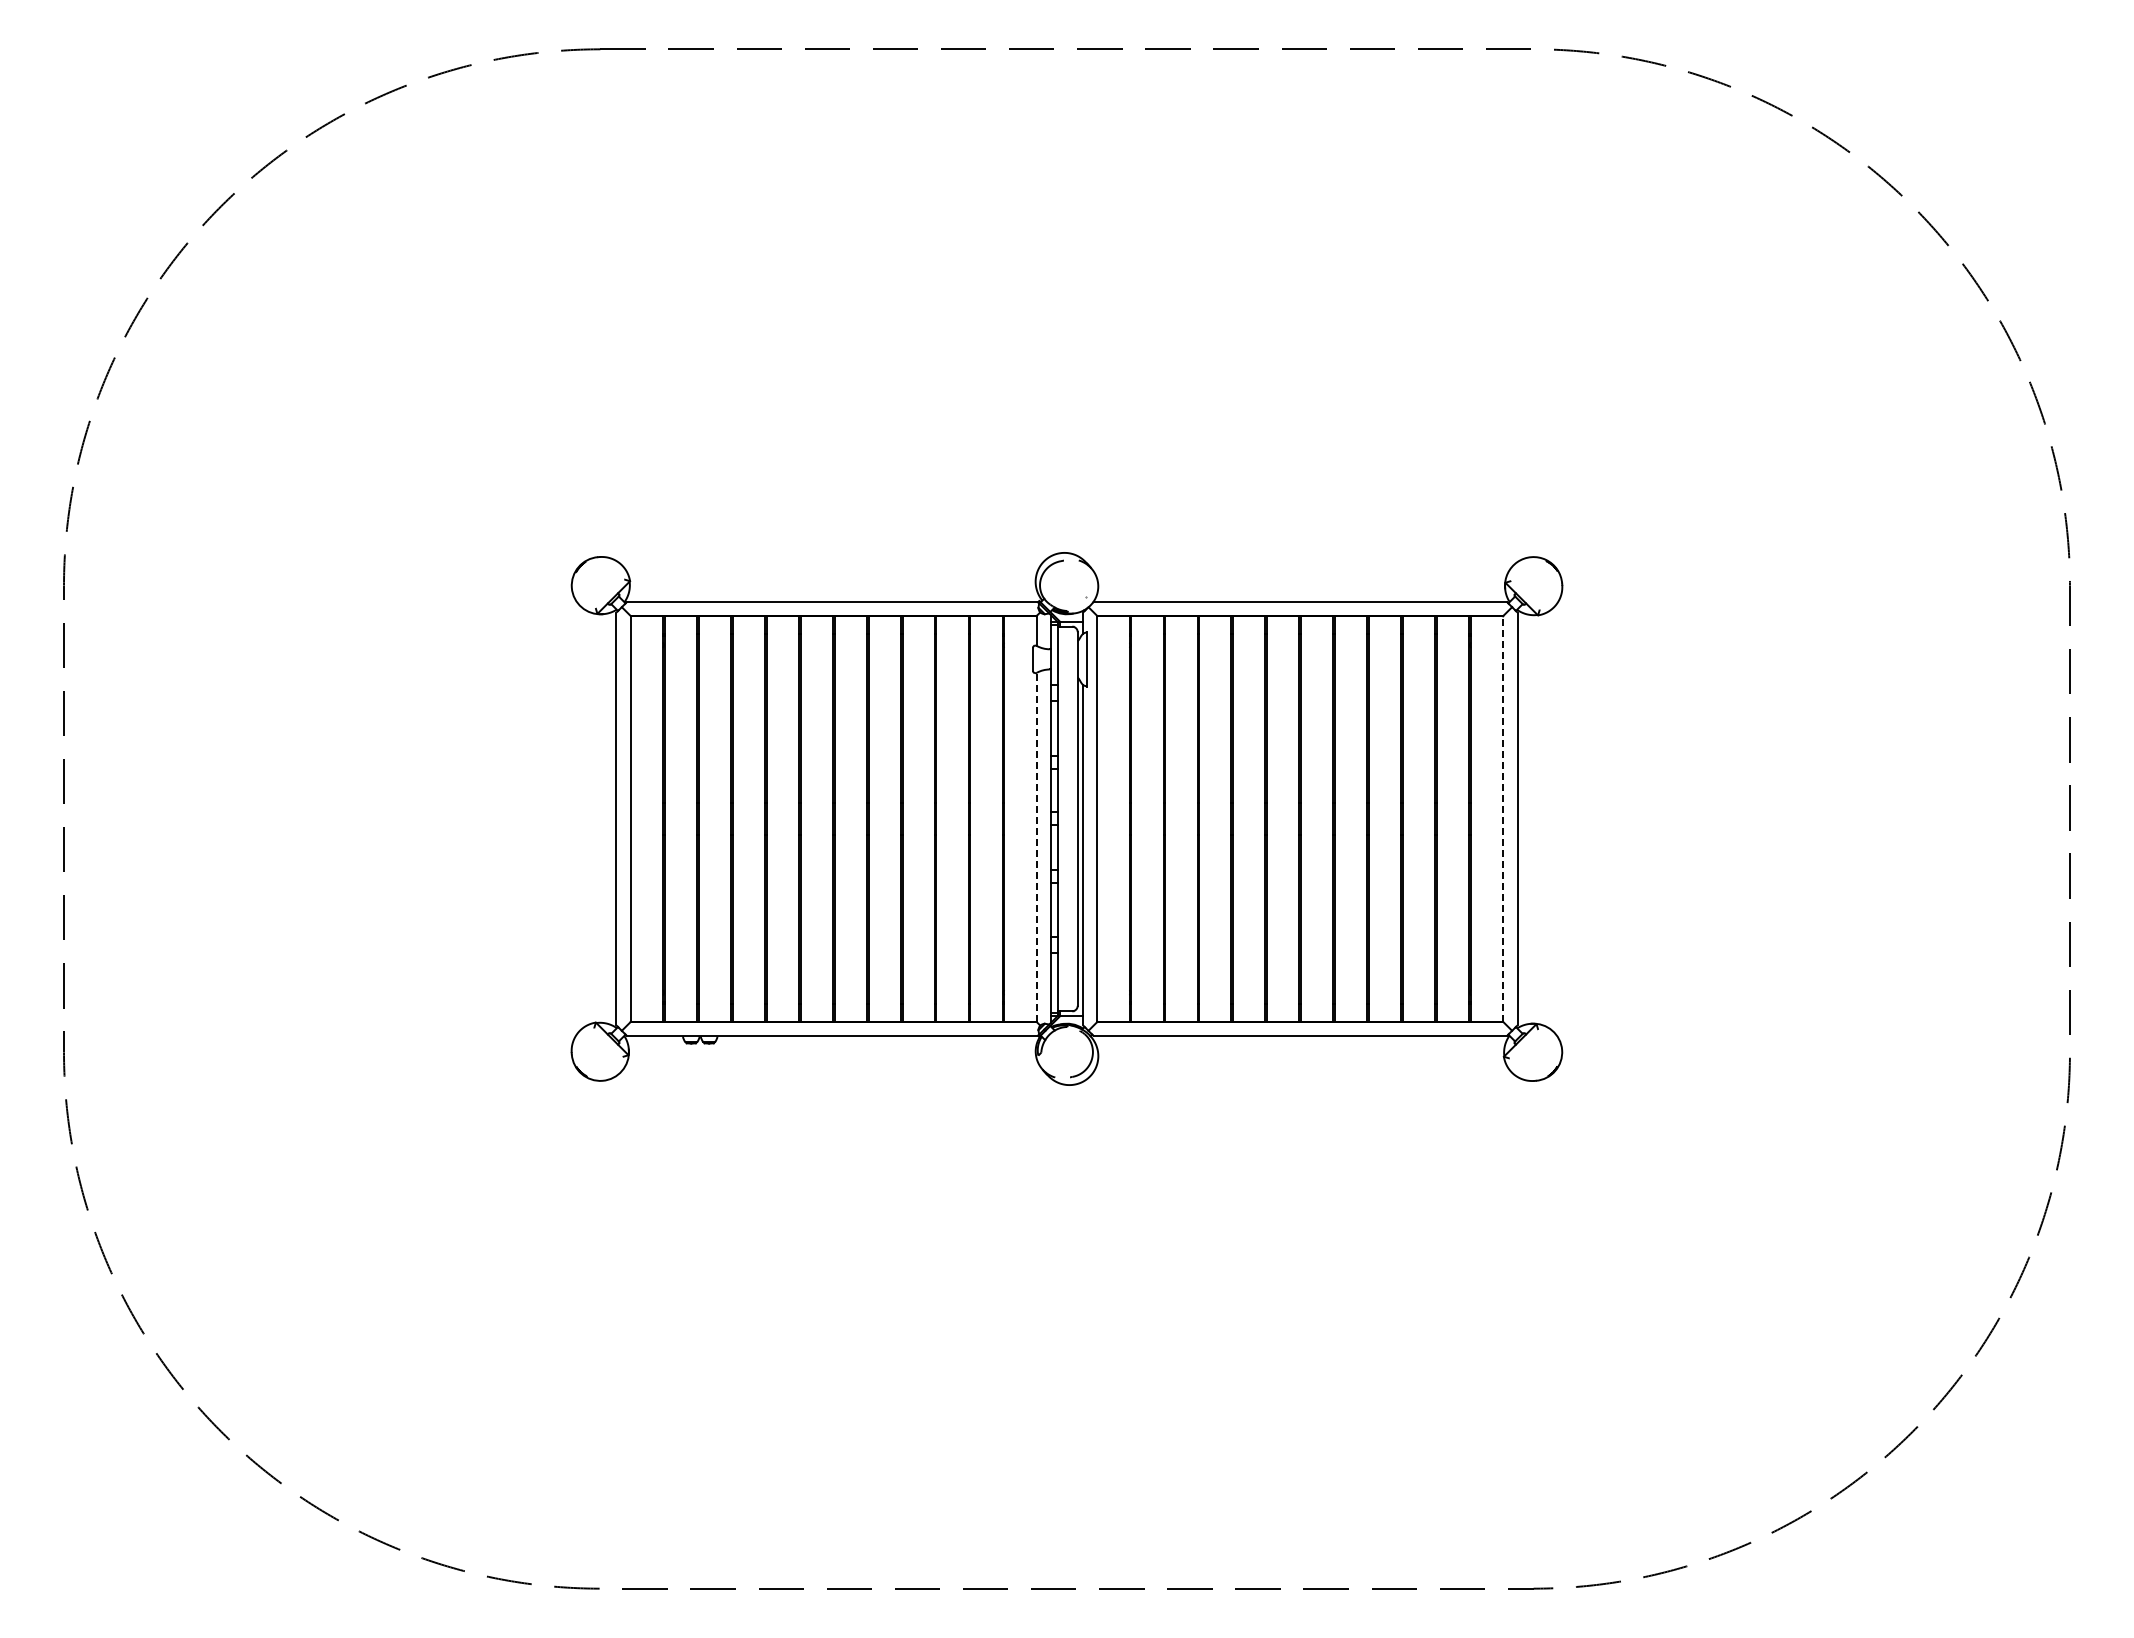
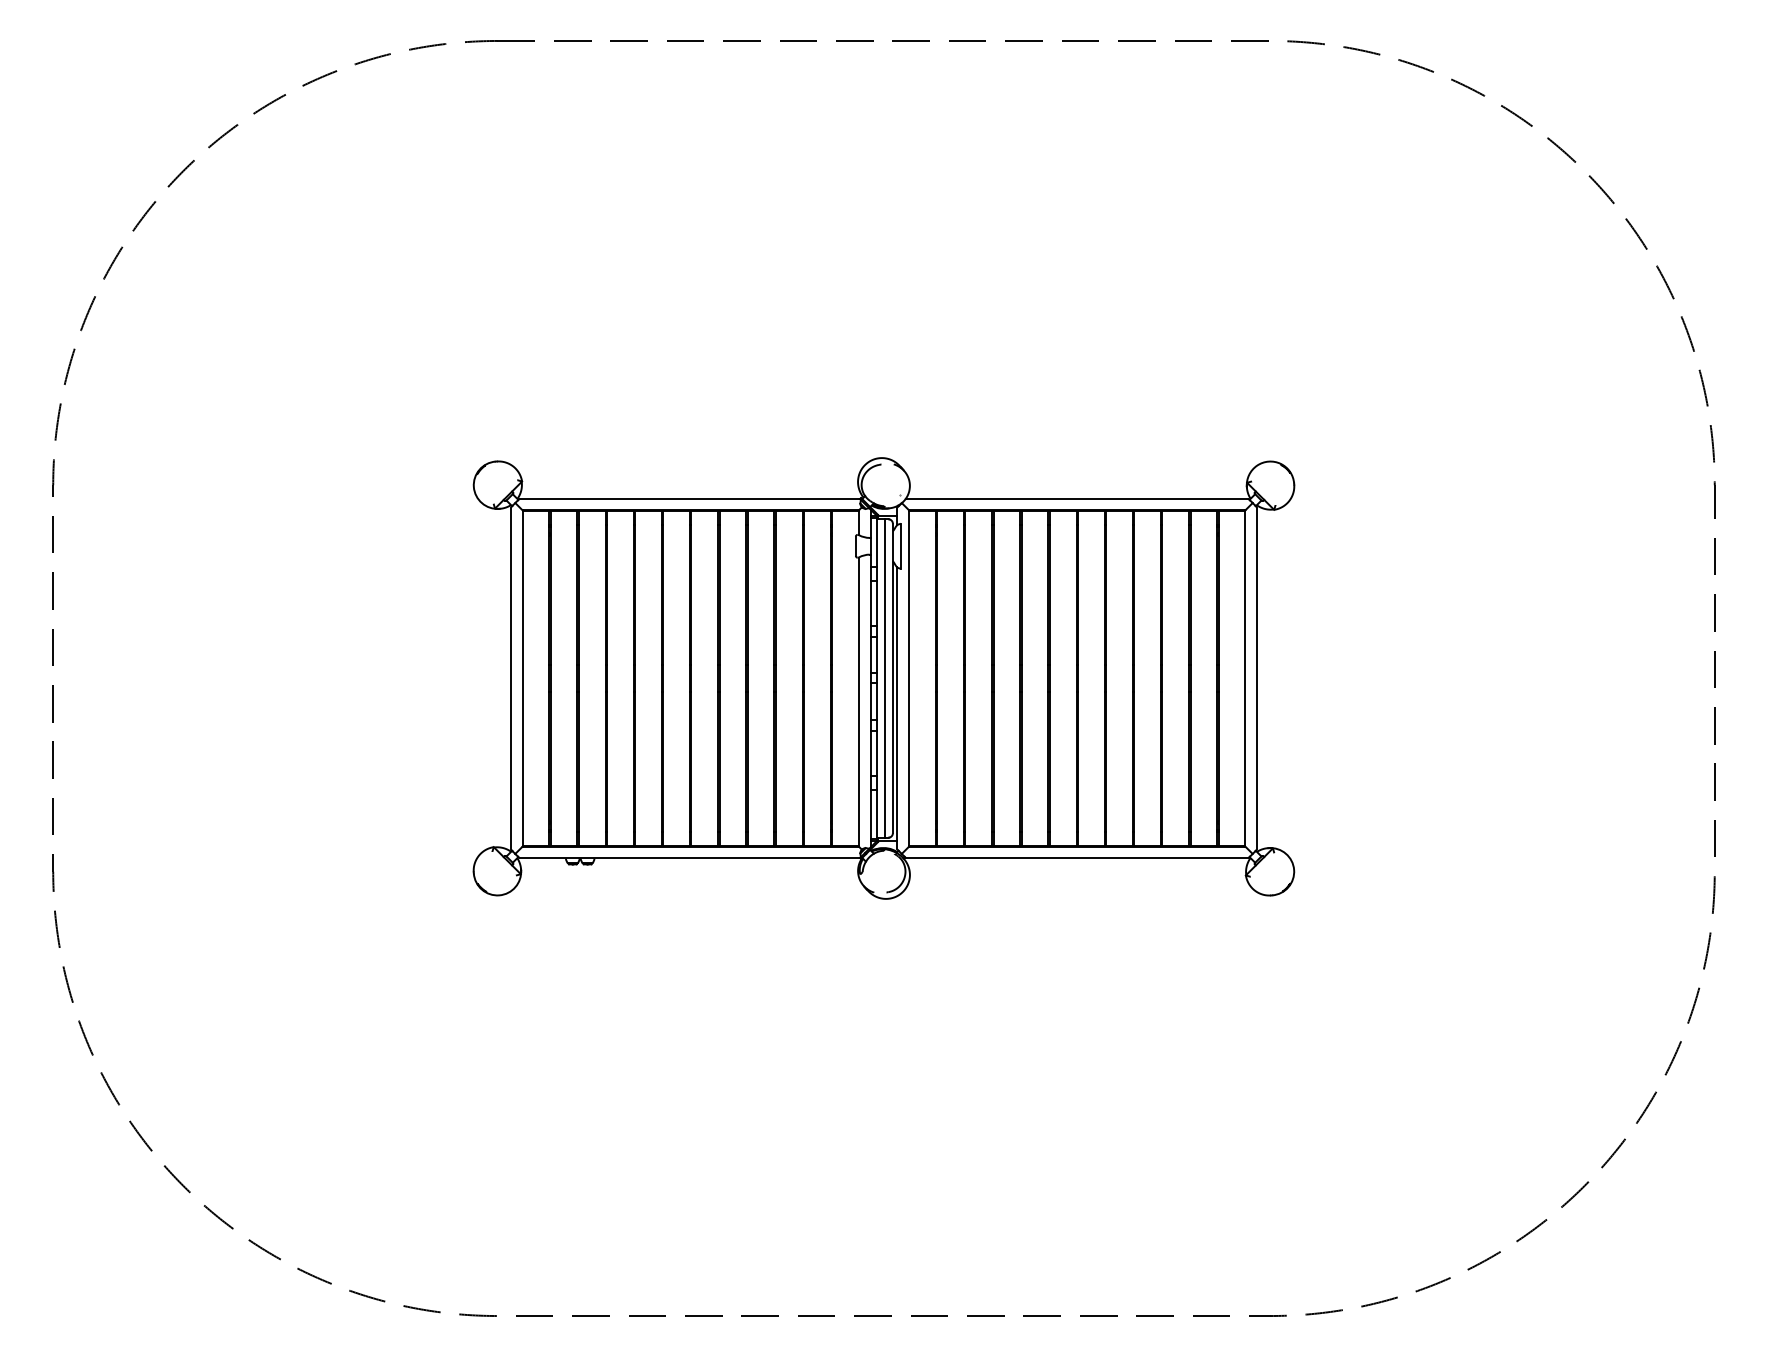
line: (1068, 818) -> (885, 678), added
line: (1503, 818) -> (1245, 678), dashed -> solid
line: (1036, 846) -> (858, 701), dashed -> solid

